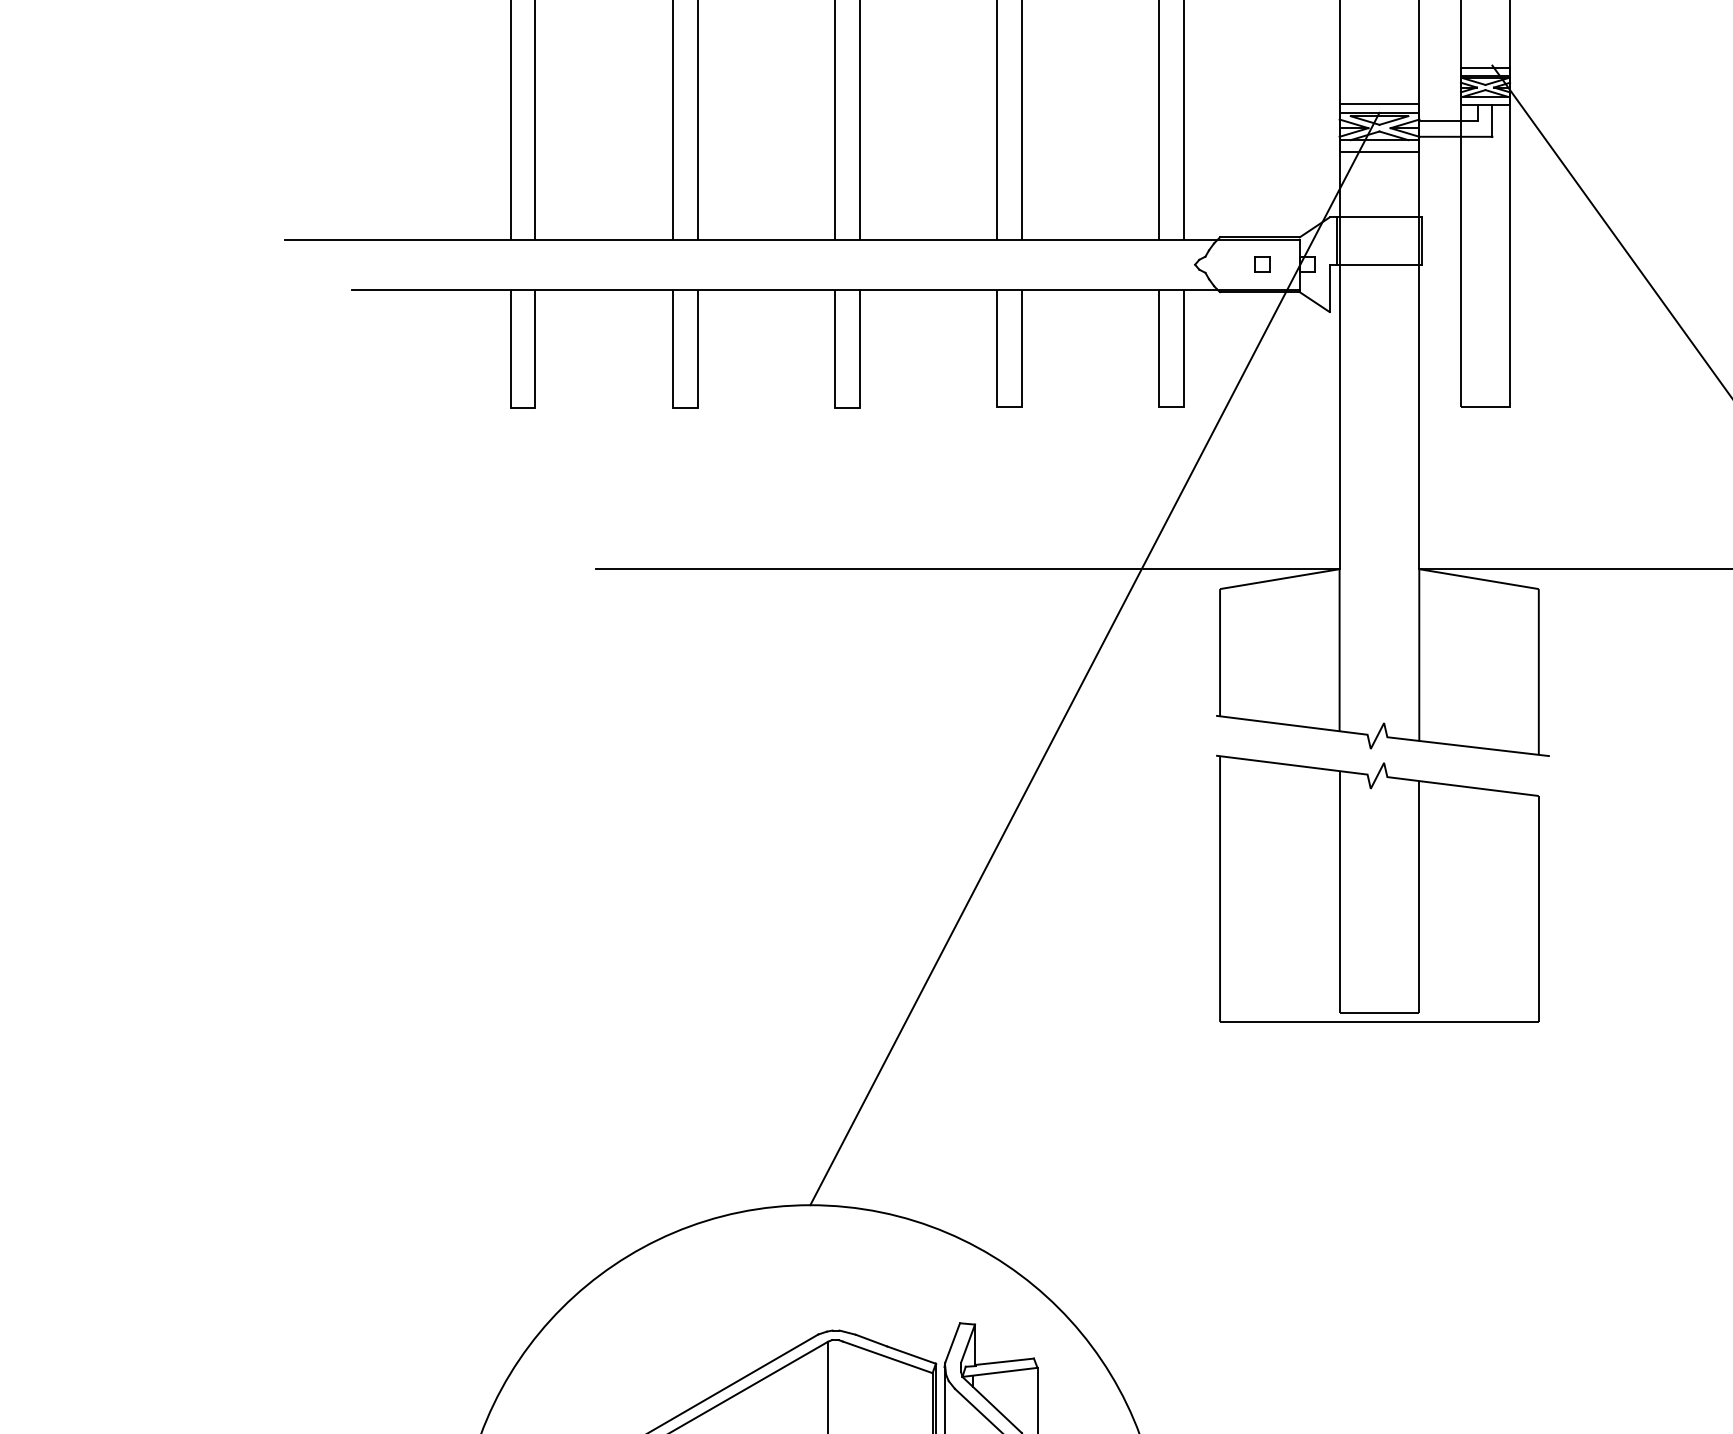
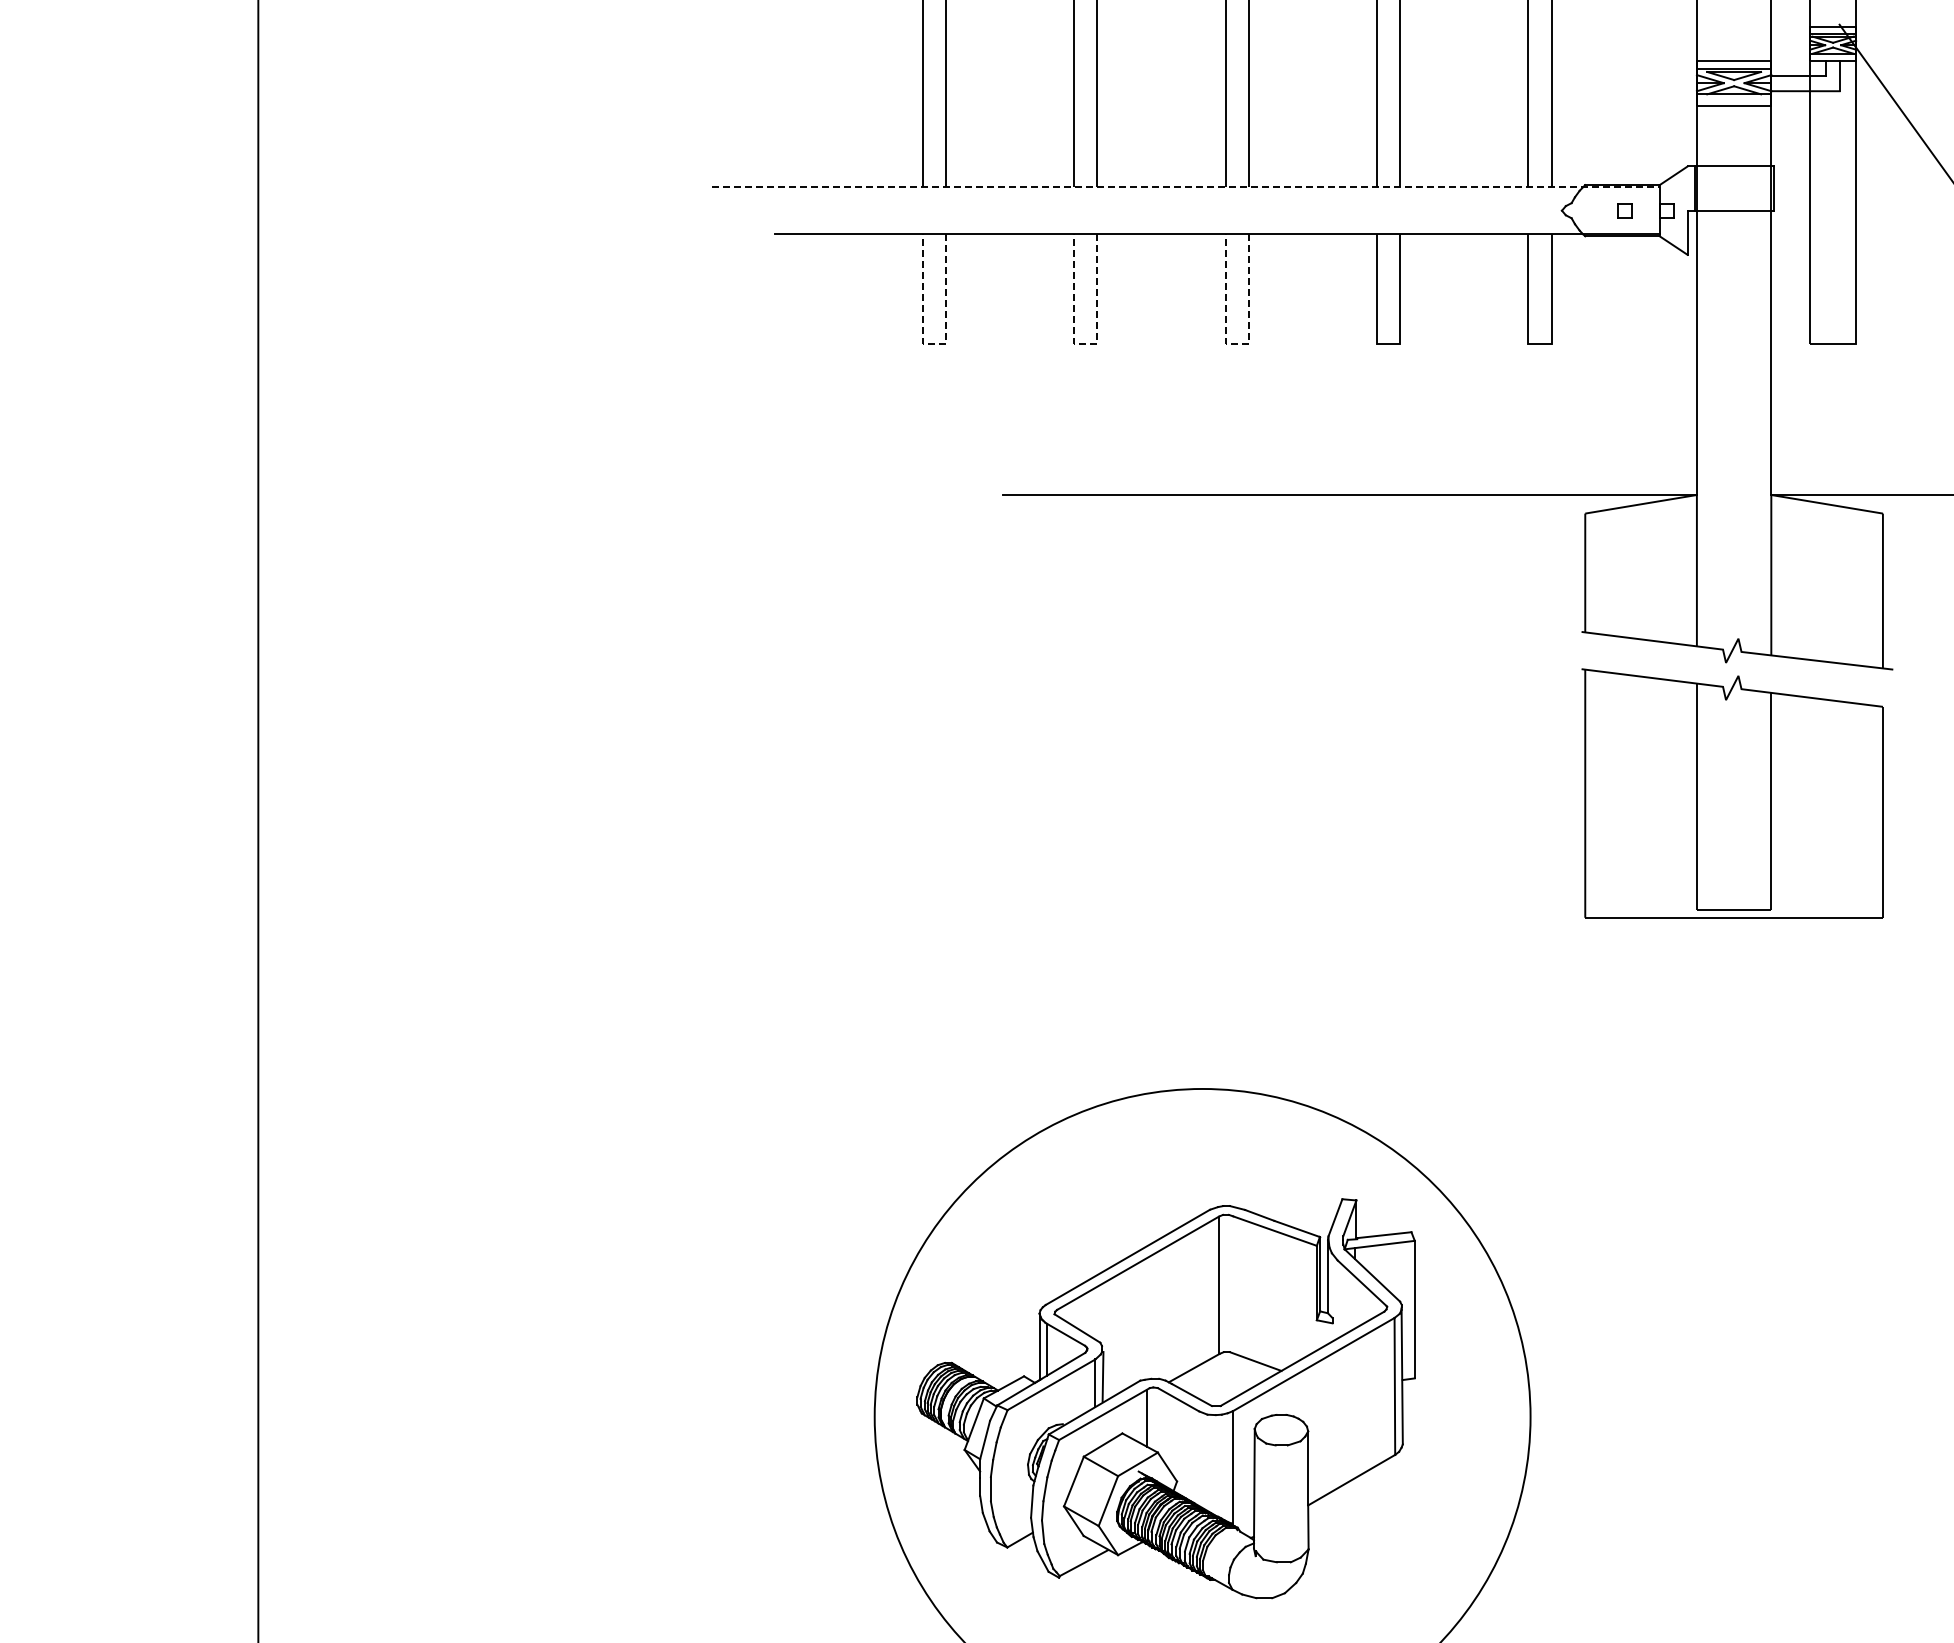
line: (791, 239) -> (1185, 187), solid -> dashed
line: (523, 408) -> (934, 344), solid -> dashed
line: (684, 408) -> (1085, 344), solid -> dashed
line: (847, 408) -> (1237, 344), solid -> dashed
line: (1095, 658) -> (1468, 578), removed

